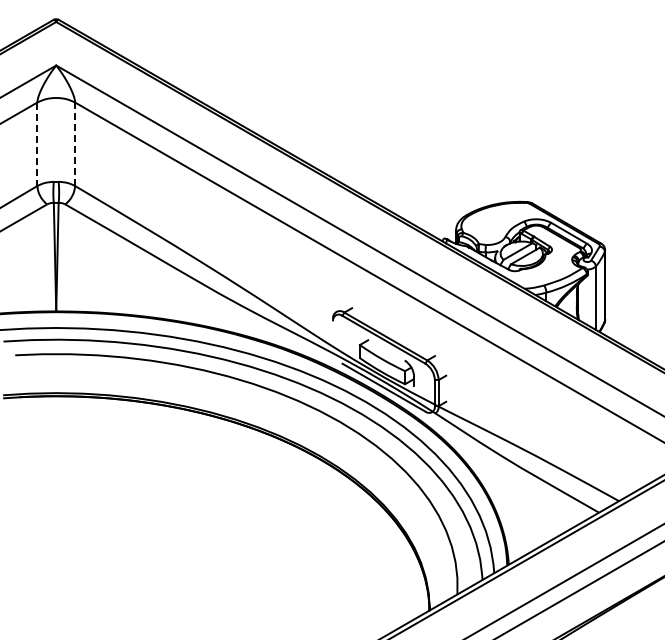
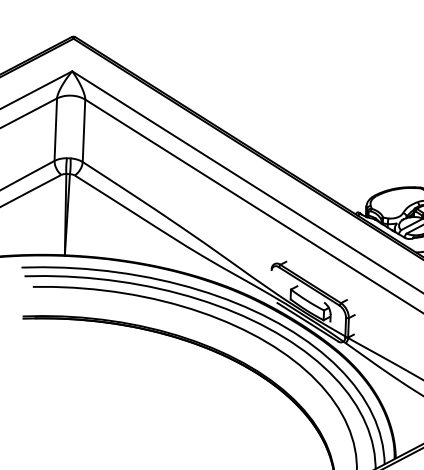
line: (37, 144) -> (55, 129), dashed -> solid
line: (75, 144) -> (84, 131), dashed -> solid

